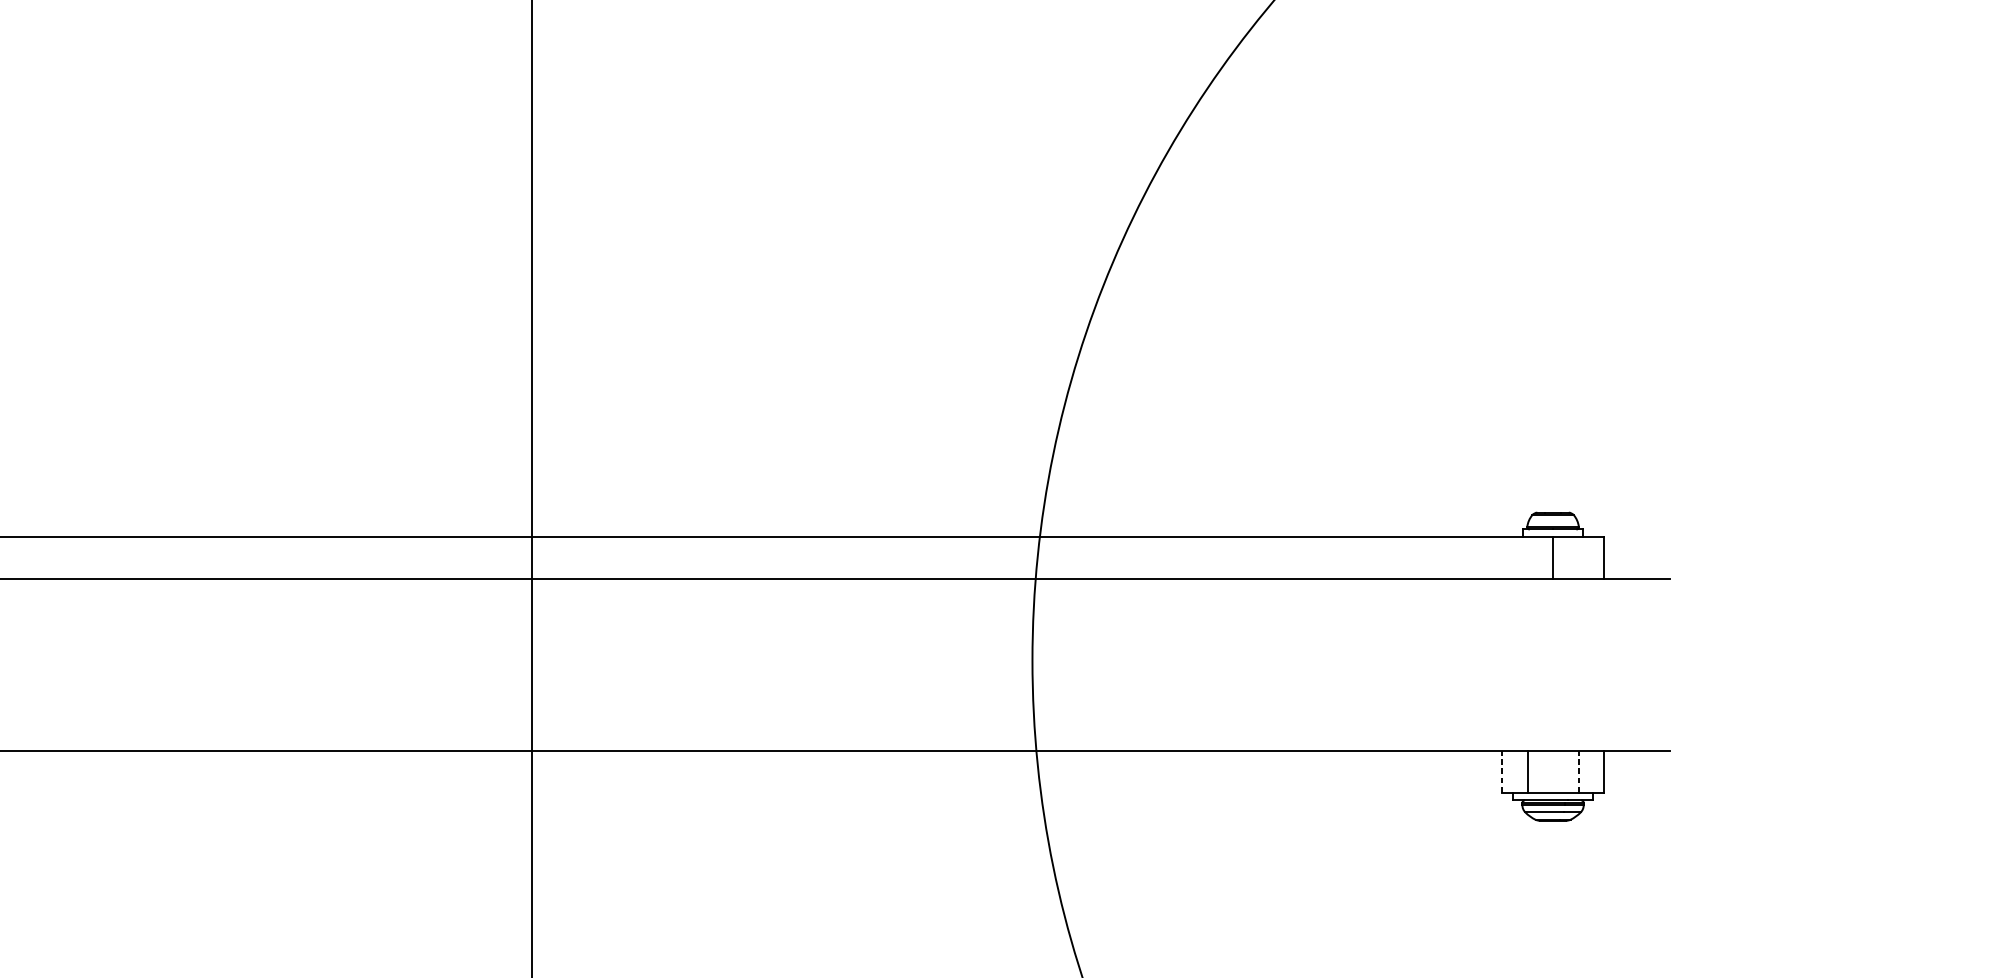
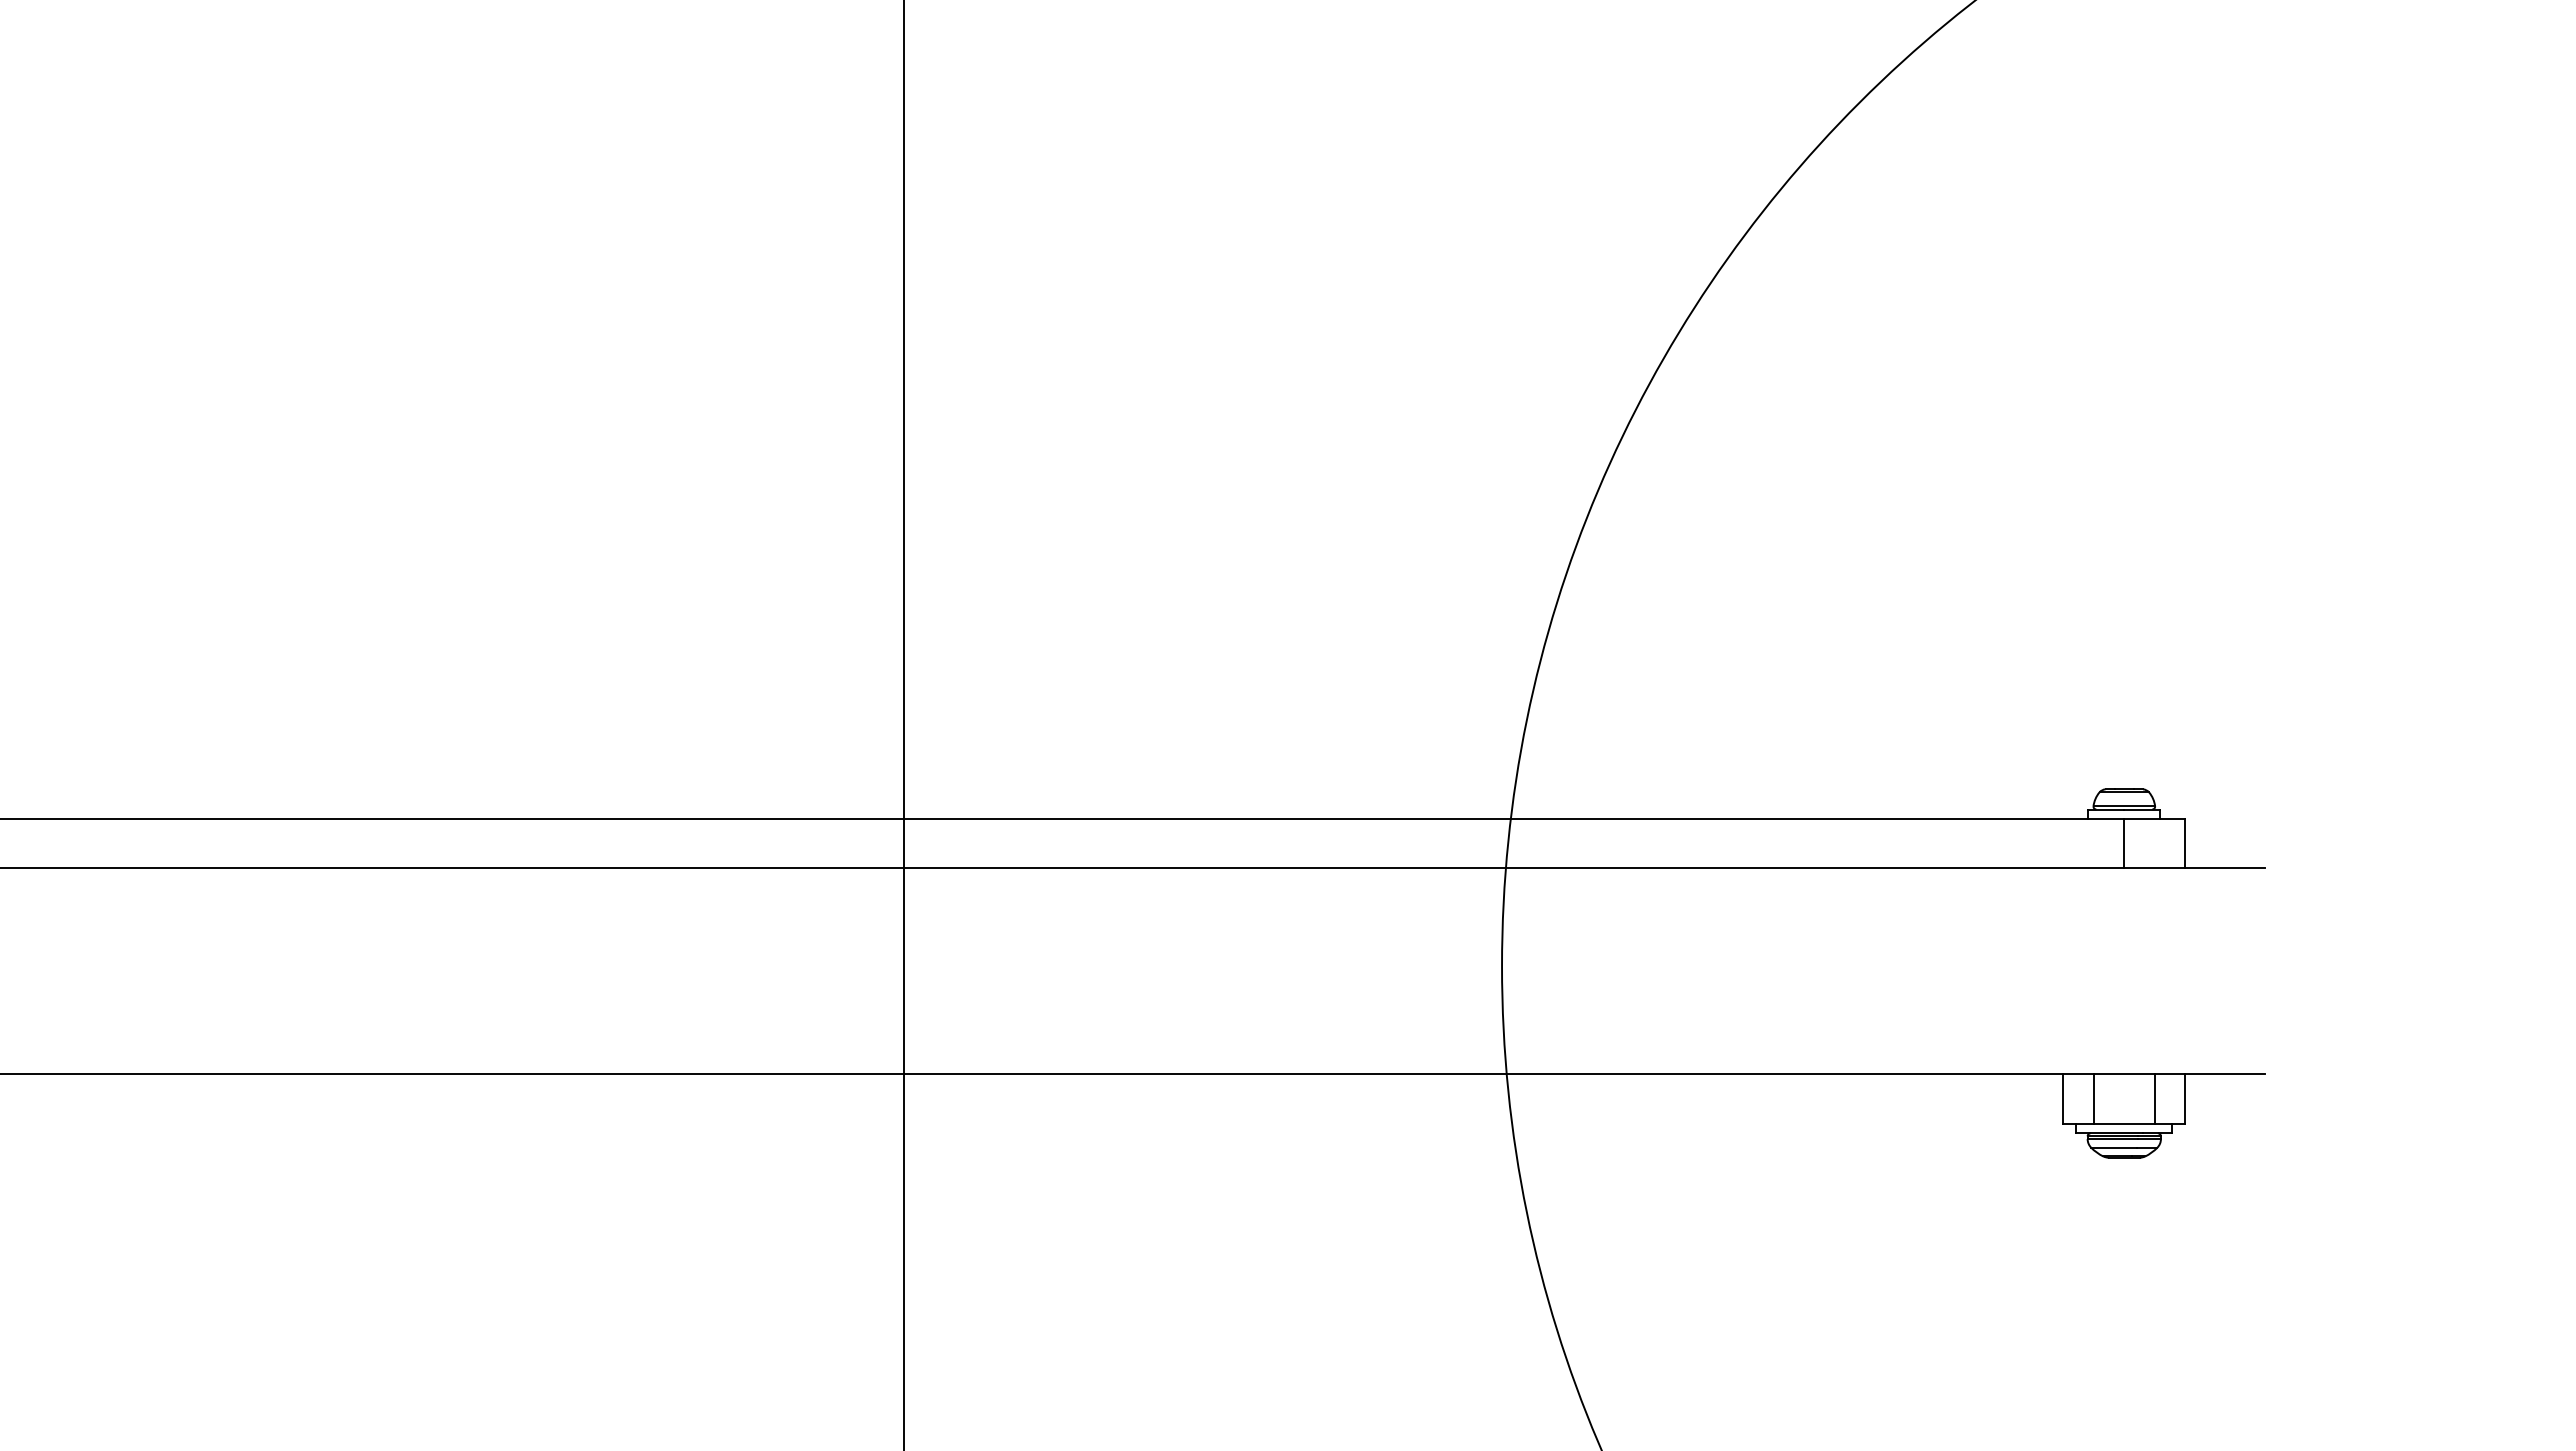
line: (1502, 772) -> (2063, 1099), dashed -> solid
line: (1578, 772) -> (2154, 1099), dashed -> solid

